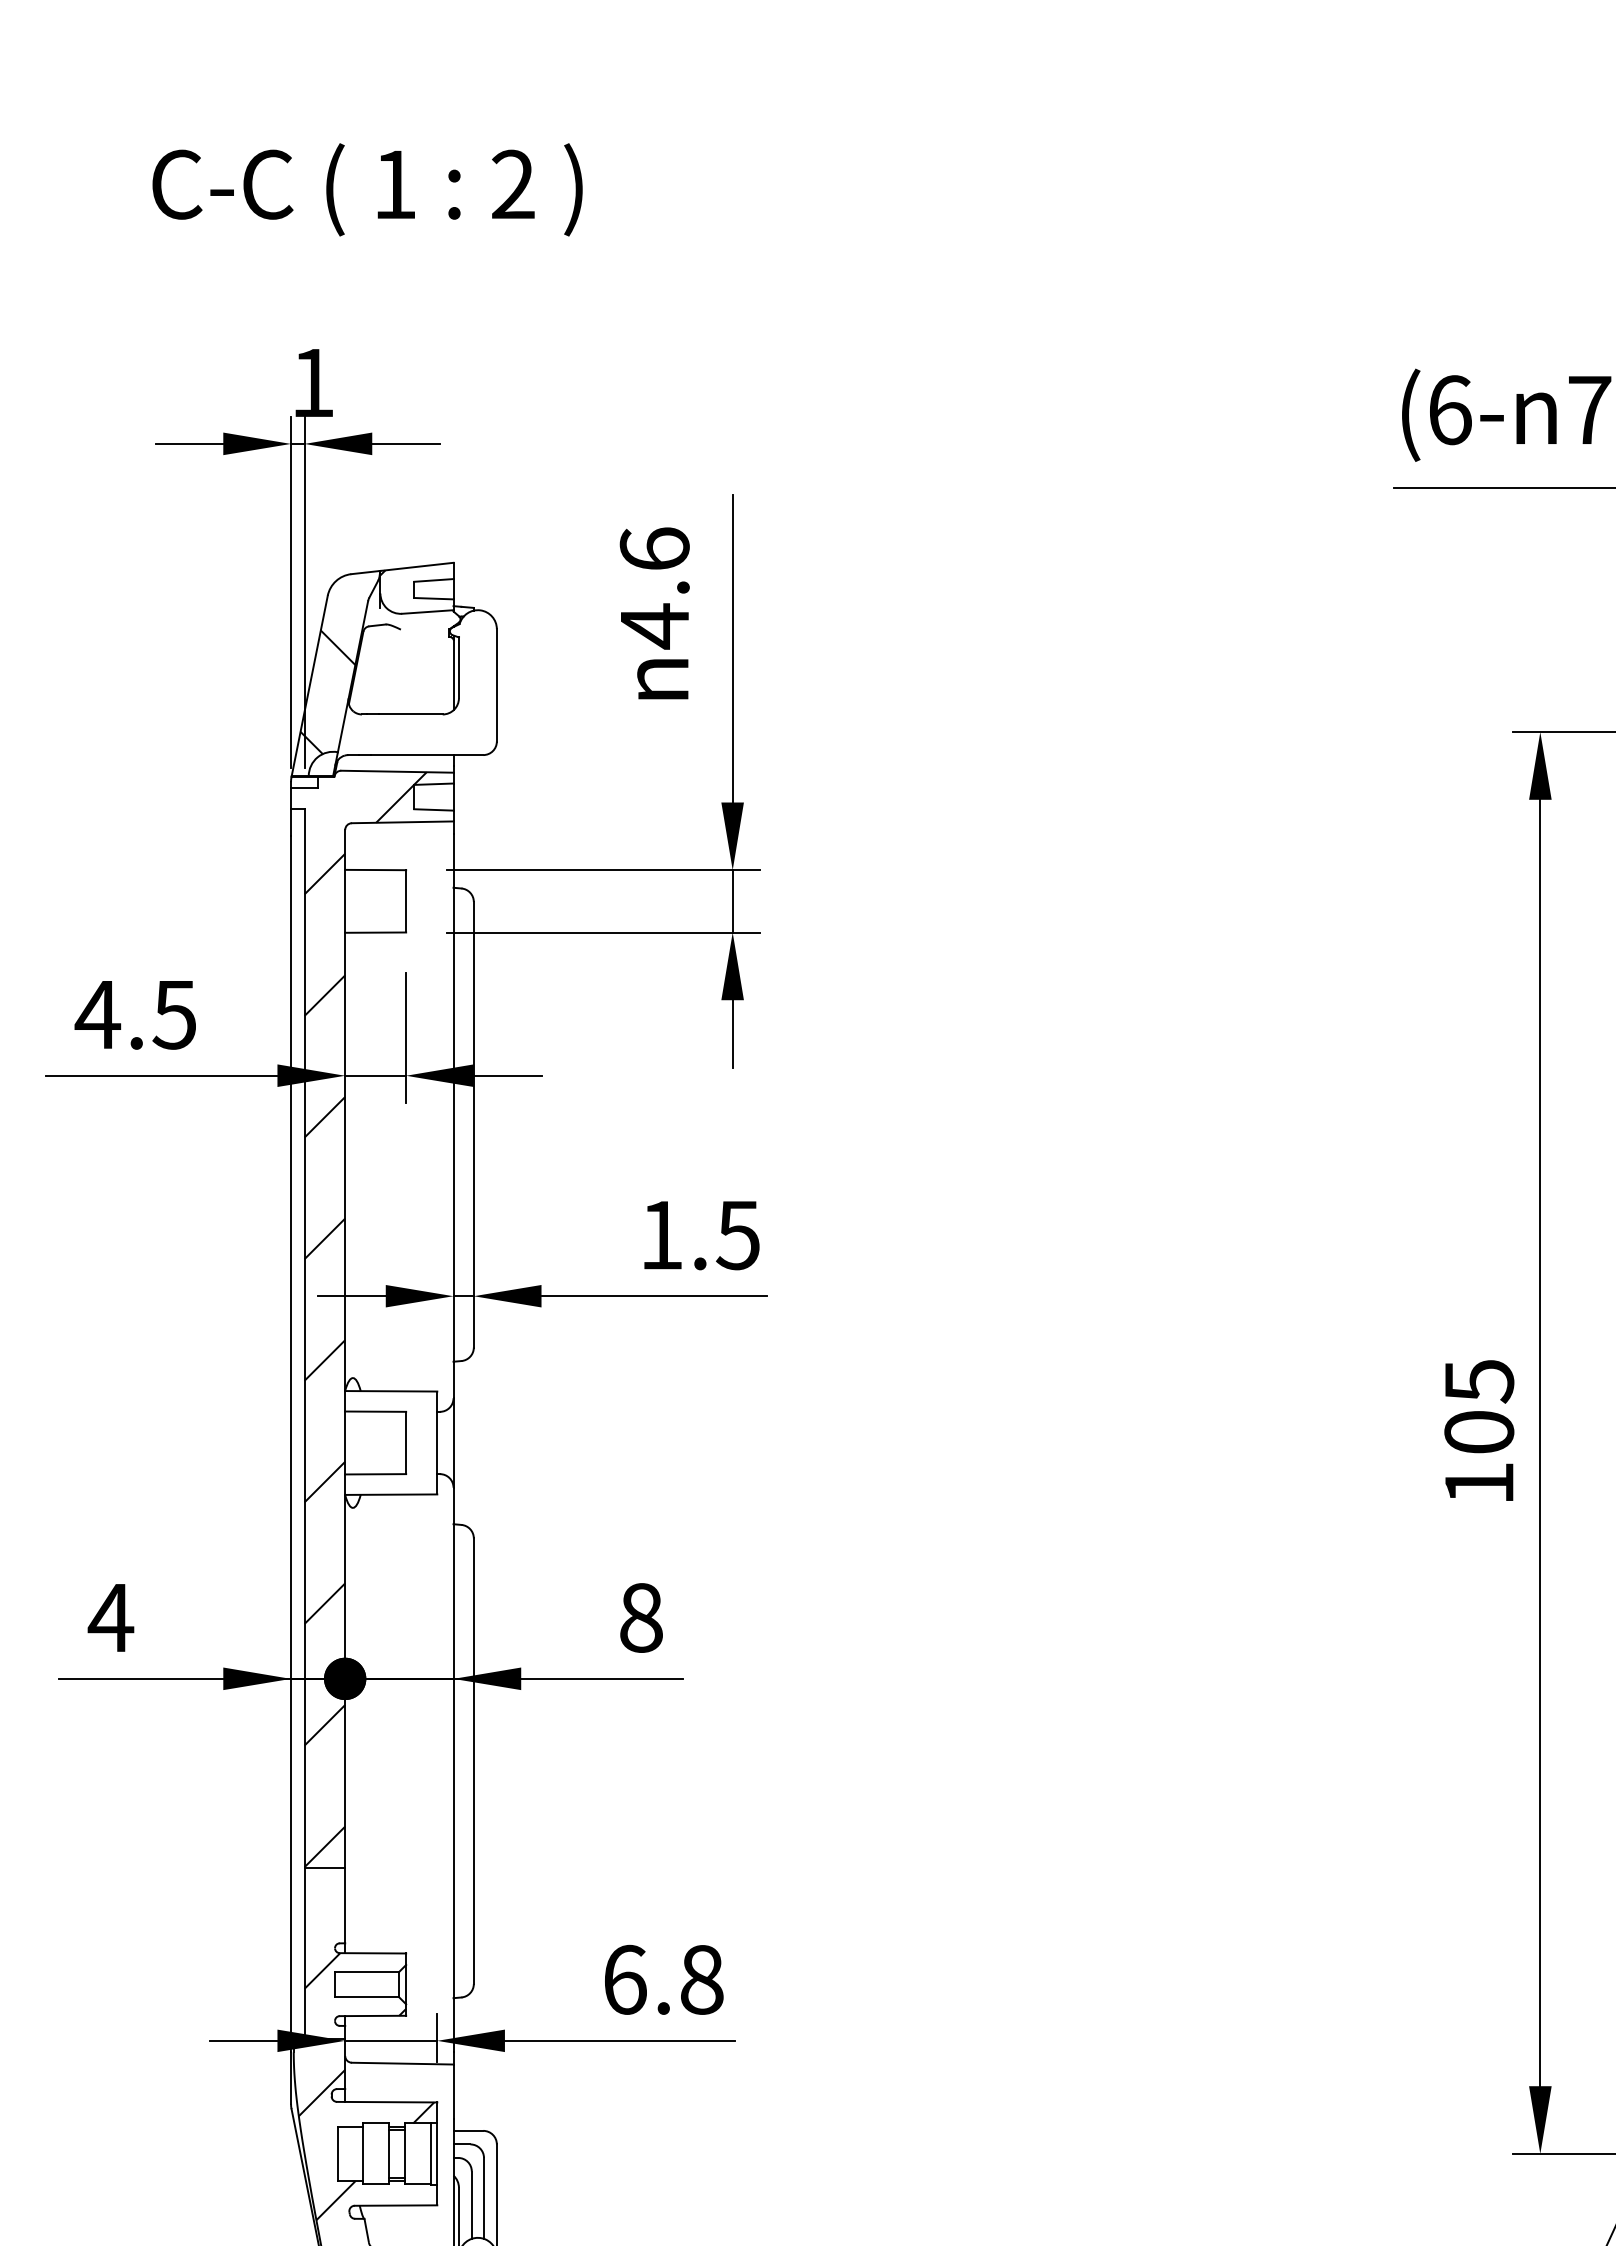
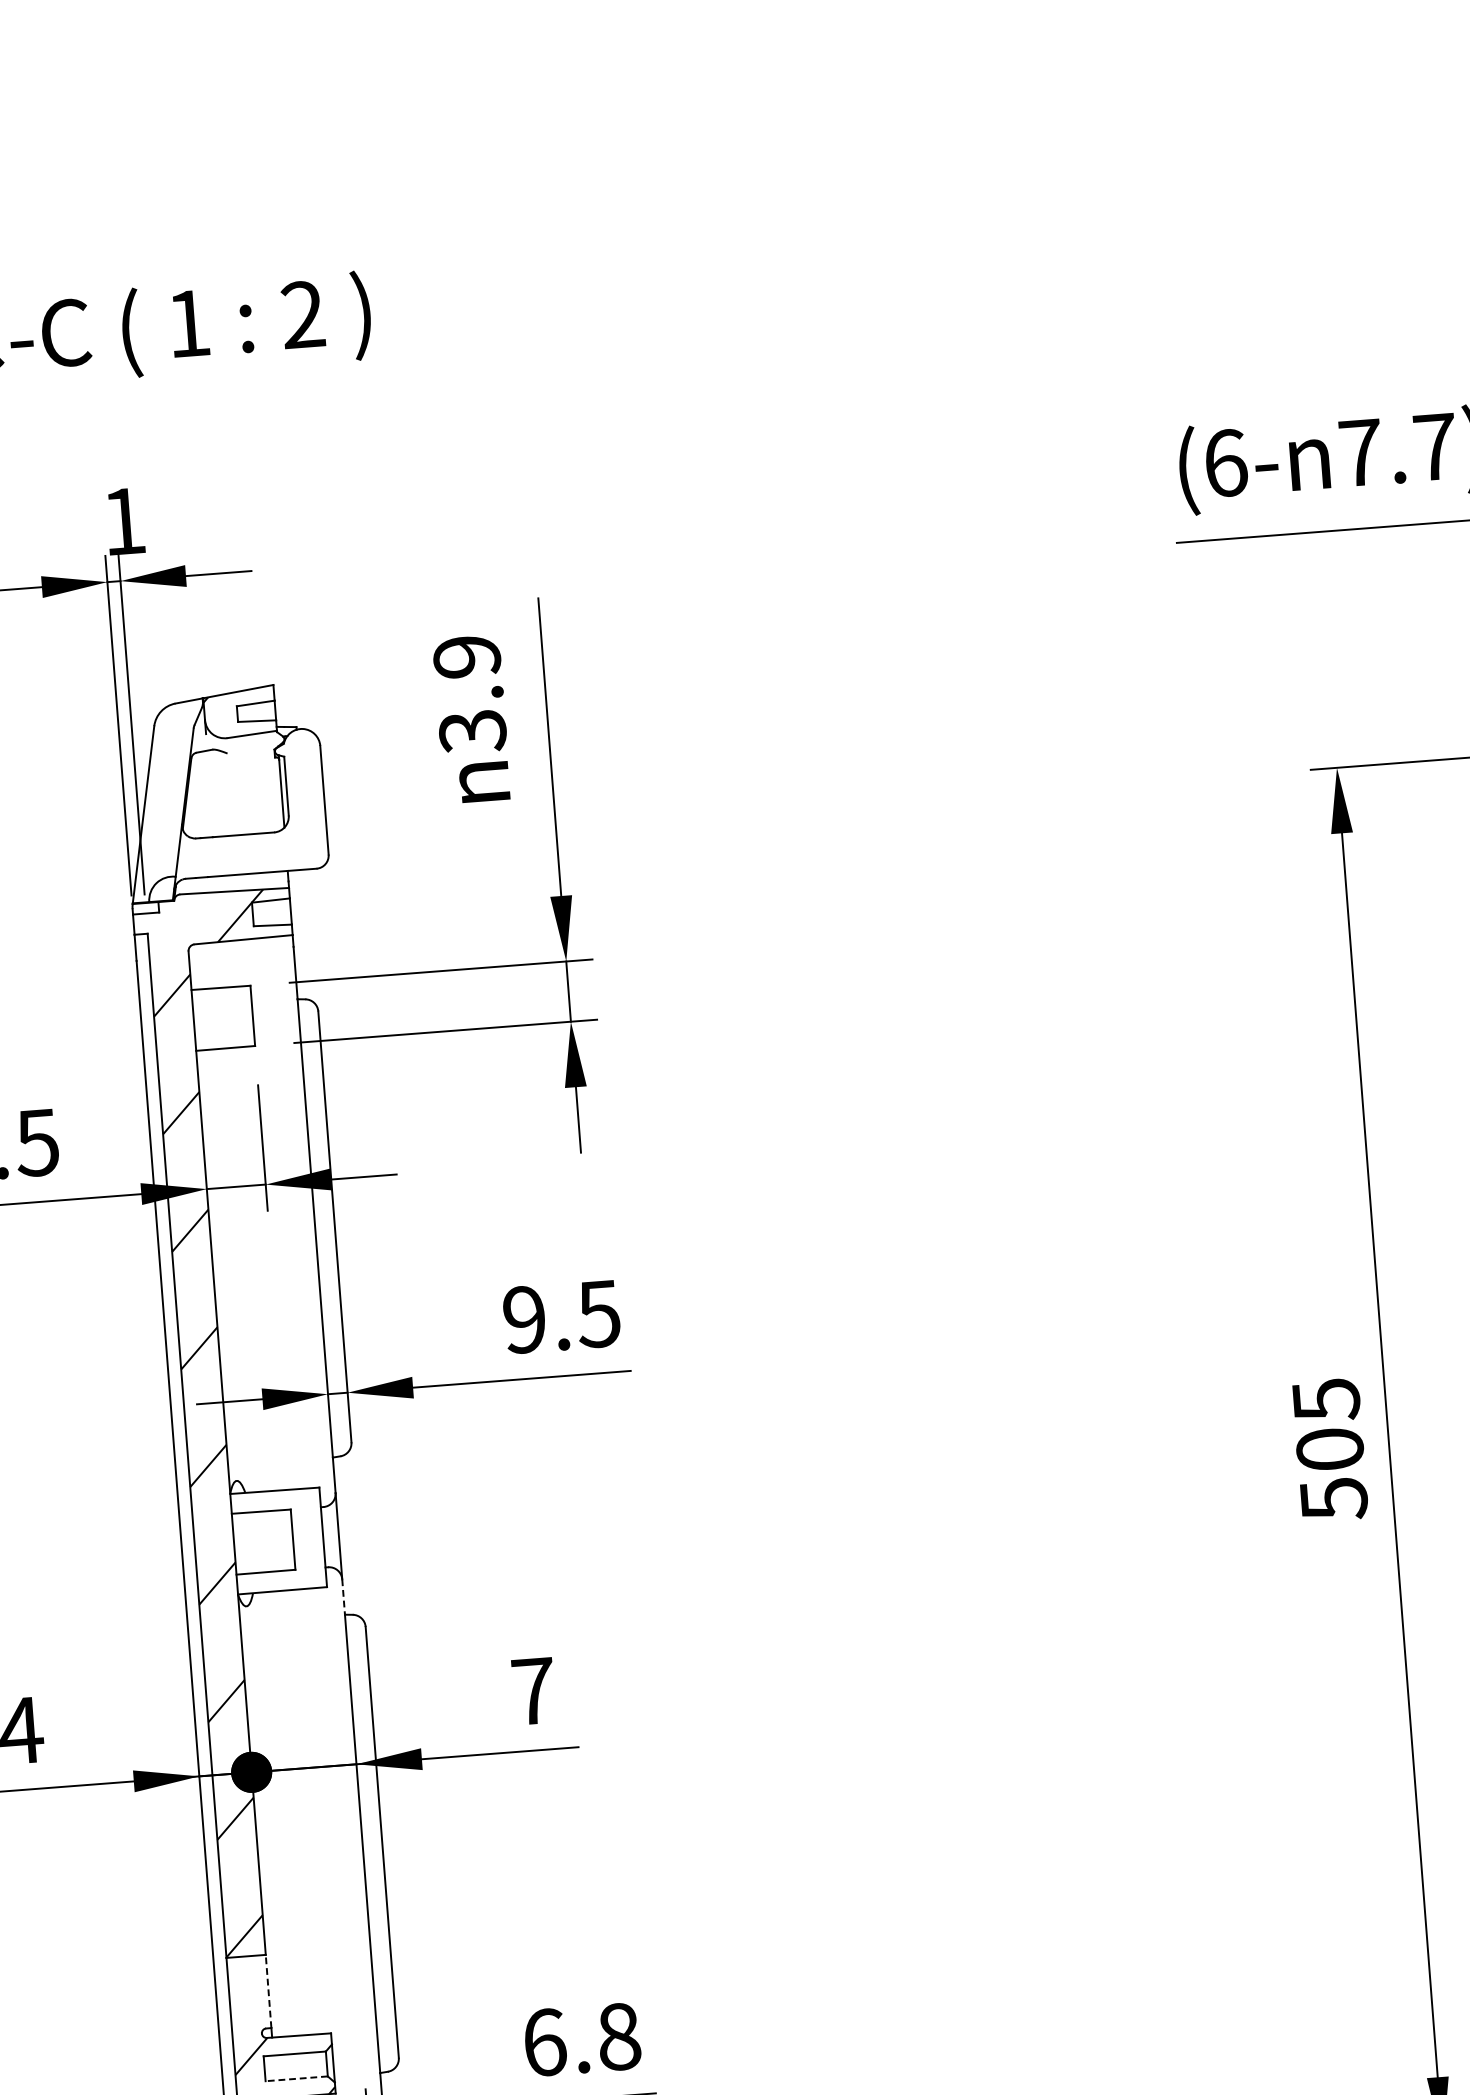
text: (654, 588) -> (469, 694), 4.6 -> 3.9
hatch: (327, 692) -> (161, 819), removed
text: (661, 1235) -> (524, 1320), 1.5 -> 9.5
text: (1479, 1484) -> (1334, 1499), 105 -> 505
line: (453, 1506) -> (343, 1597), solid -> dashed
text: (641, 1617) -> (533, 1690), 8 -> 7
line: (345, 1905) -> (268, 1991), solid -> dashed
line: (366, 1997) -> (296, 2078), solid -> dashed

